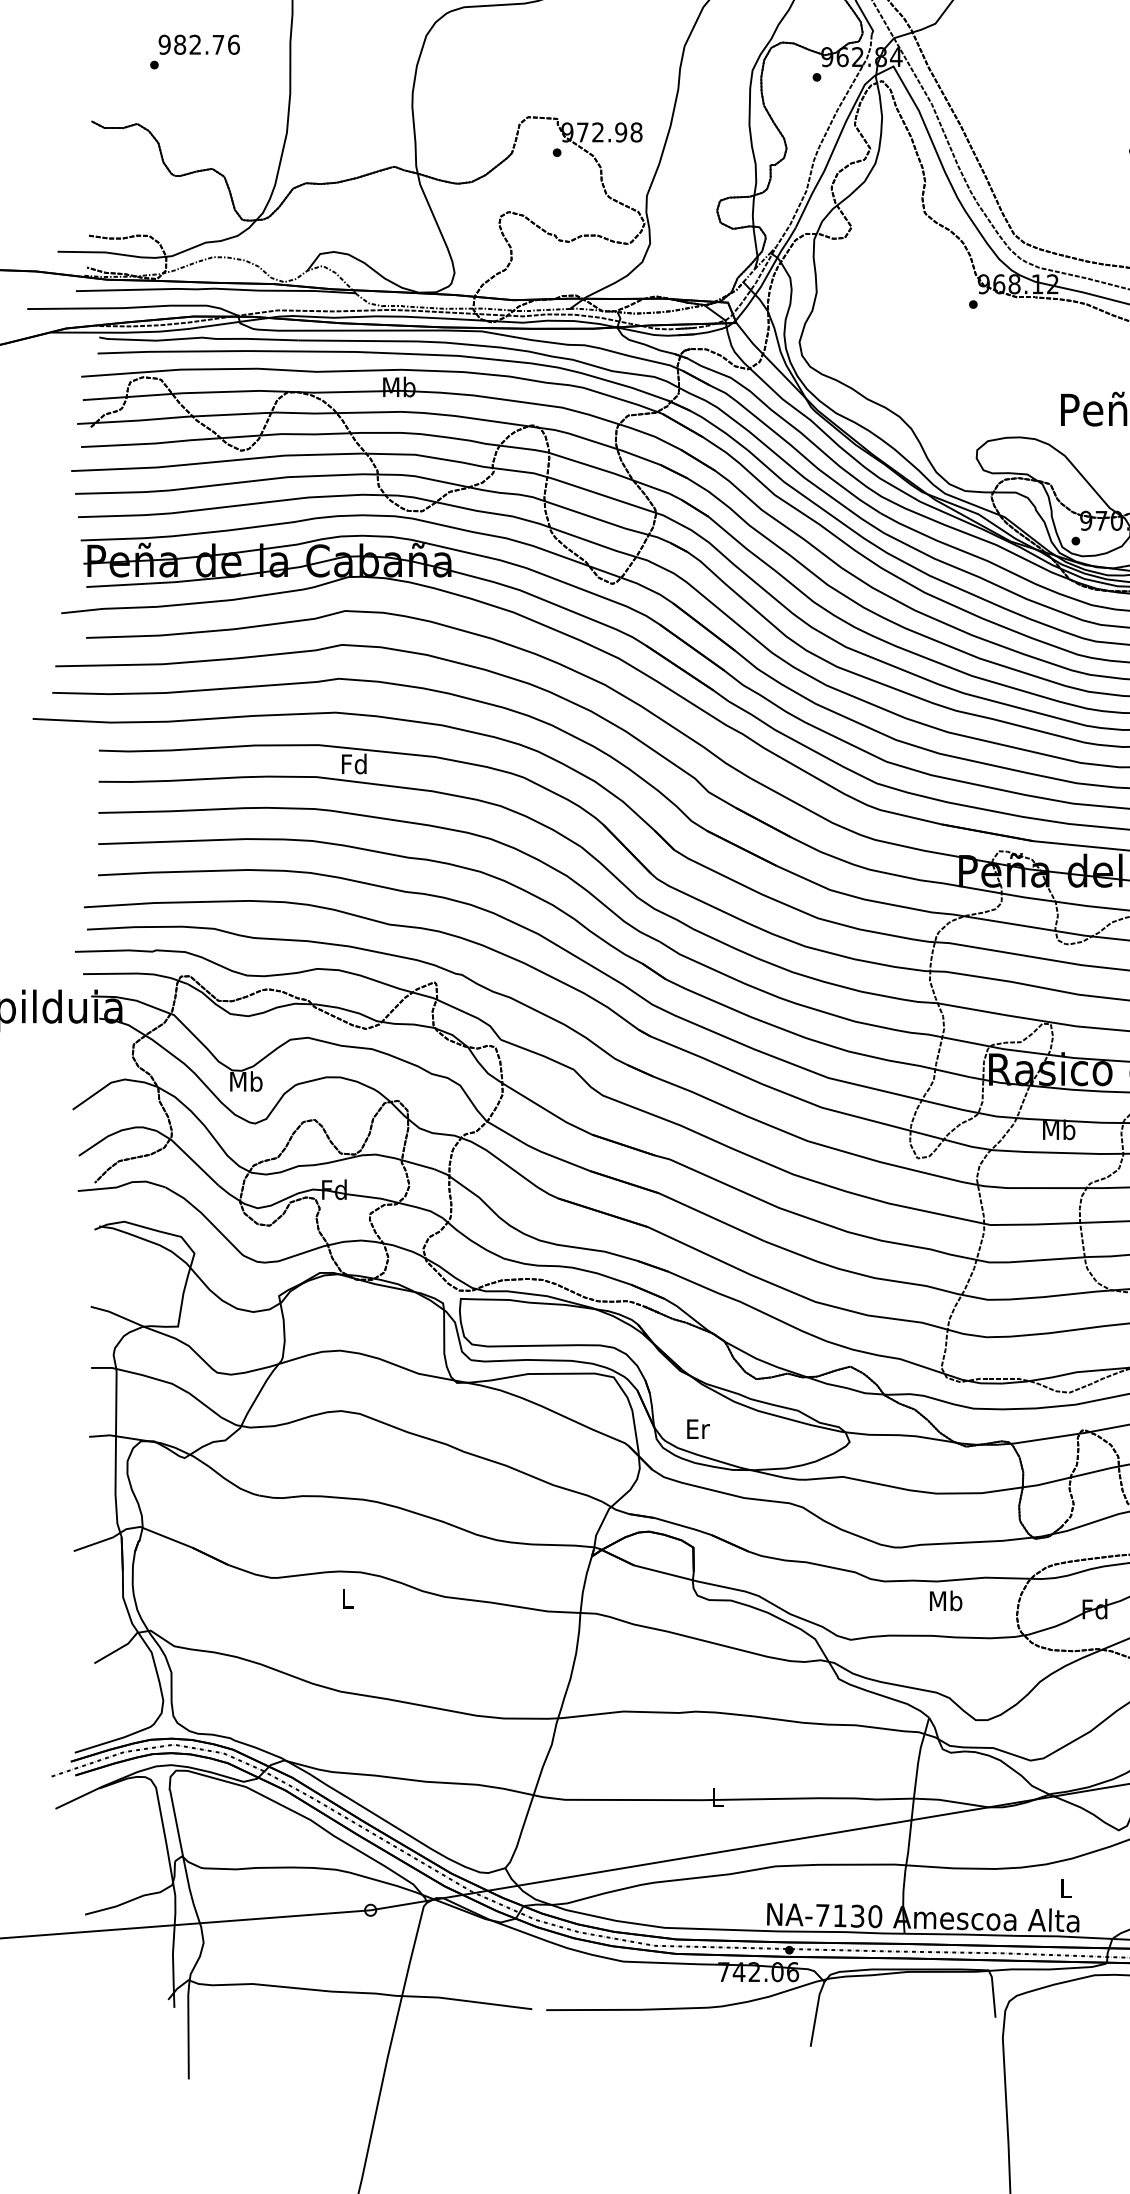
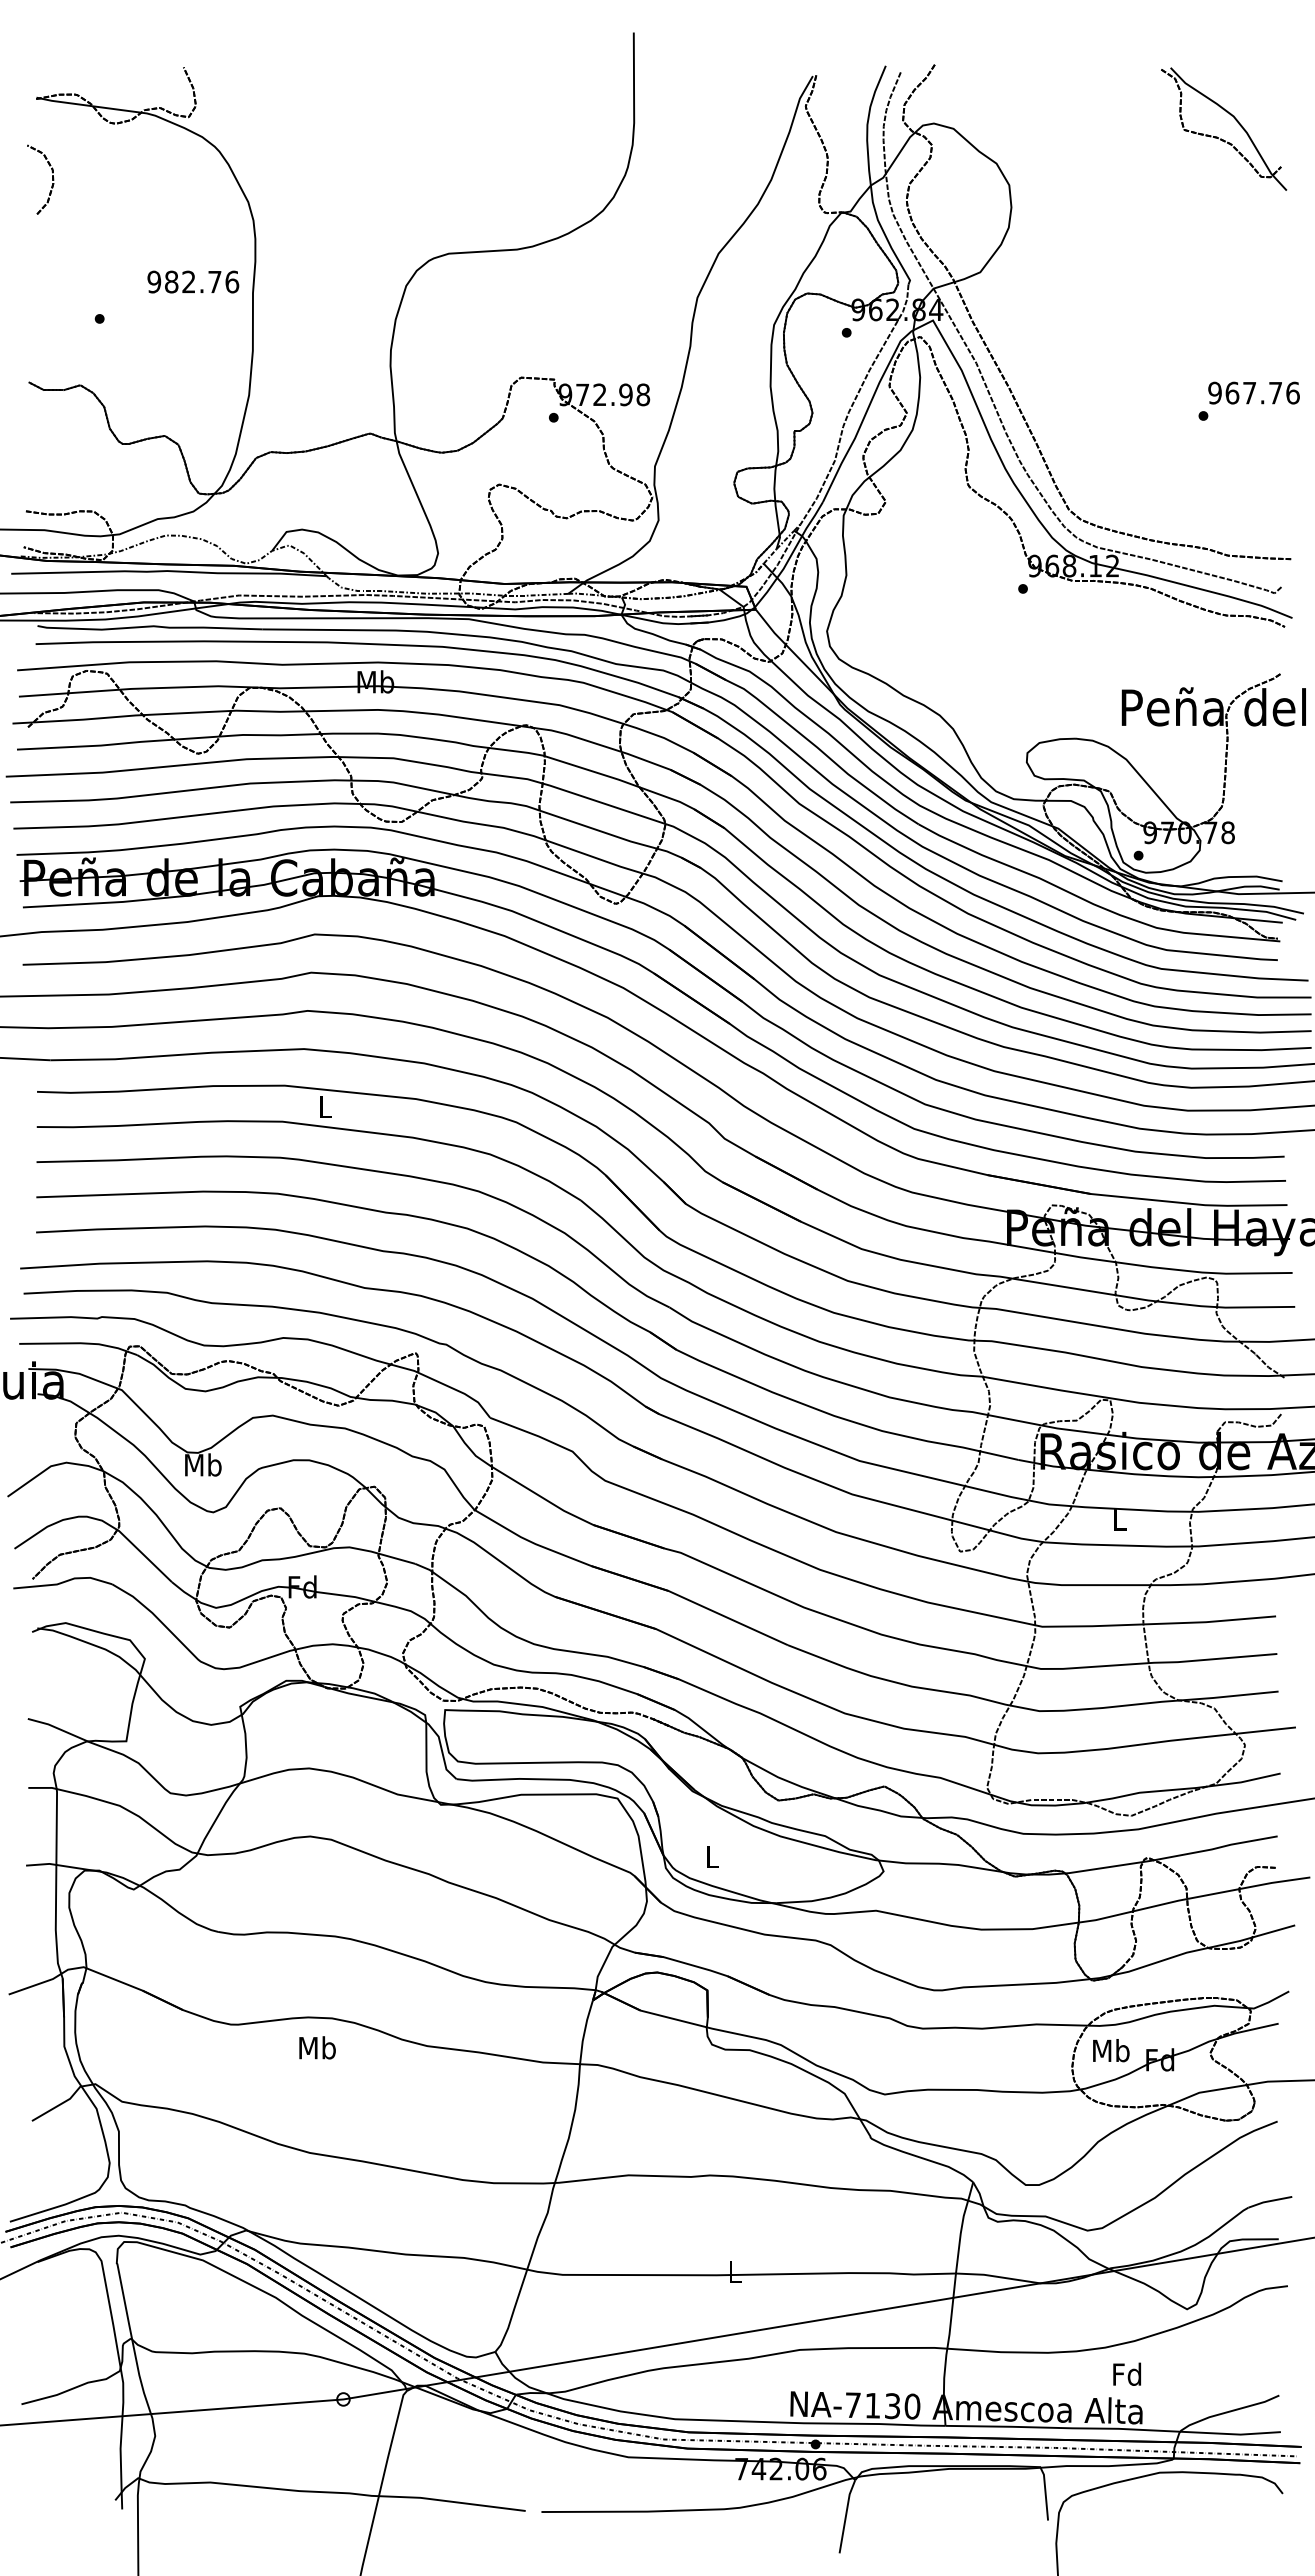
text: (199, 44) -> (193, 281), moved
text: (353, 763) -> (324, 1106), Fd -> L
text: (1058, 1129) -> (1119, 1519), Mb -> L
text: (698, 1428) -> (713, 1856), Er -> L
text: (347, 1598) -> (317, 2047), L -> Mb
text: (946, 1600) -> (1111, 2050), moved
text: (1065, 1887) -> (1127, 2373), L -> Fd

